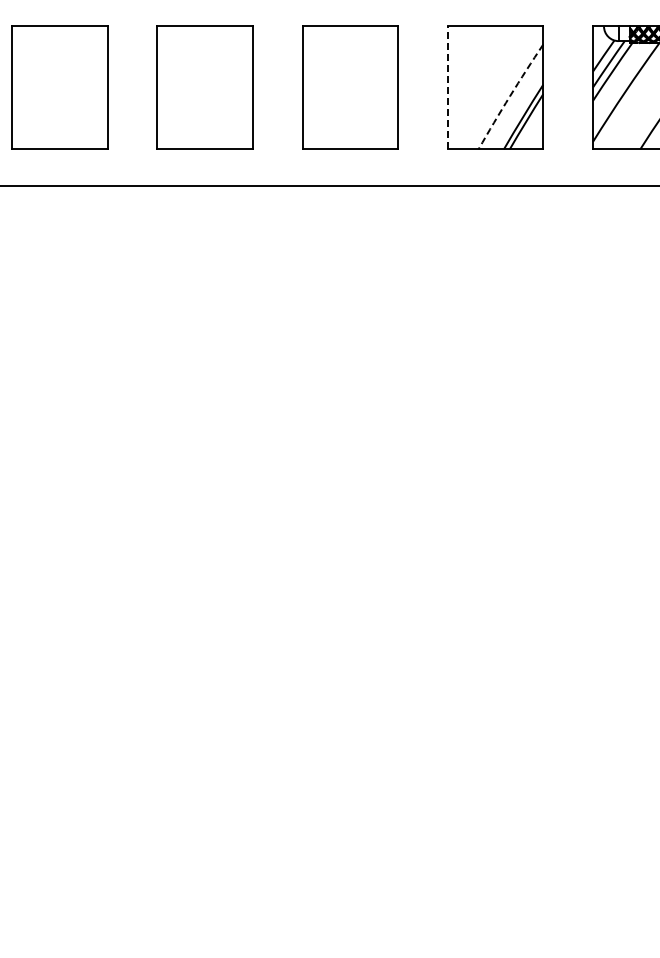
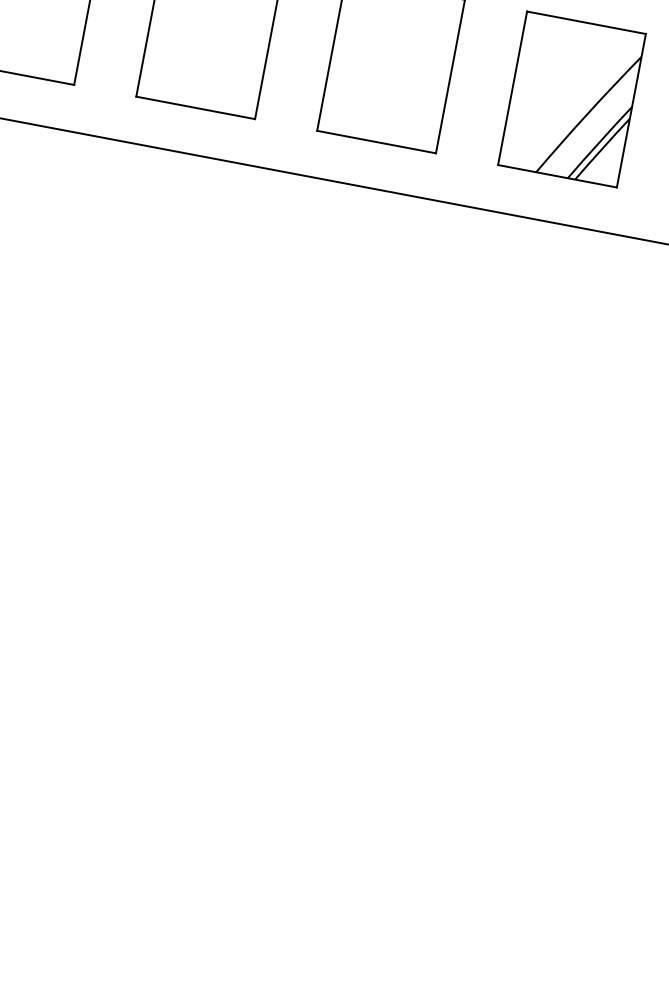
line: (447, 87) -> (512, 87), dashed -> solid
arc: (509, 96) -> (587, 113), dashed -> solid

